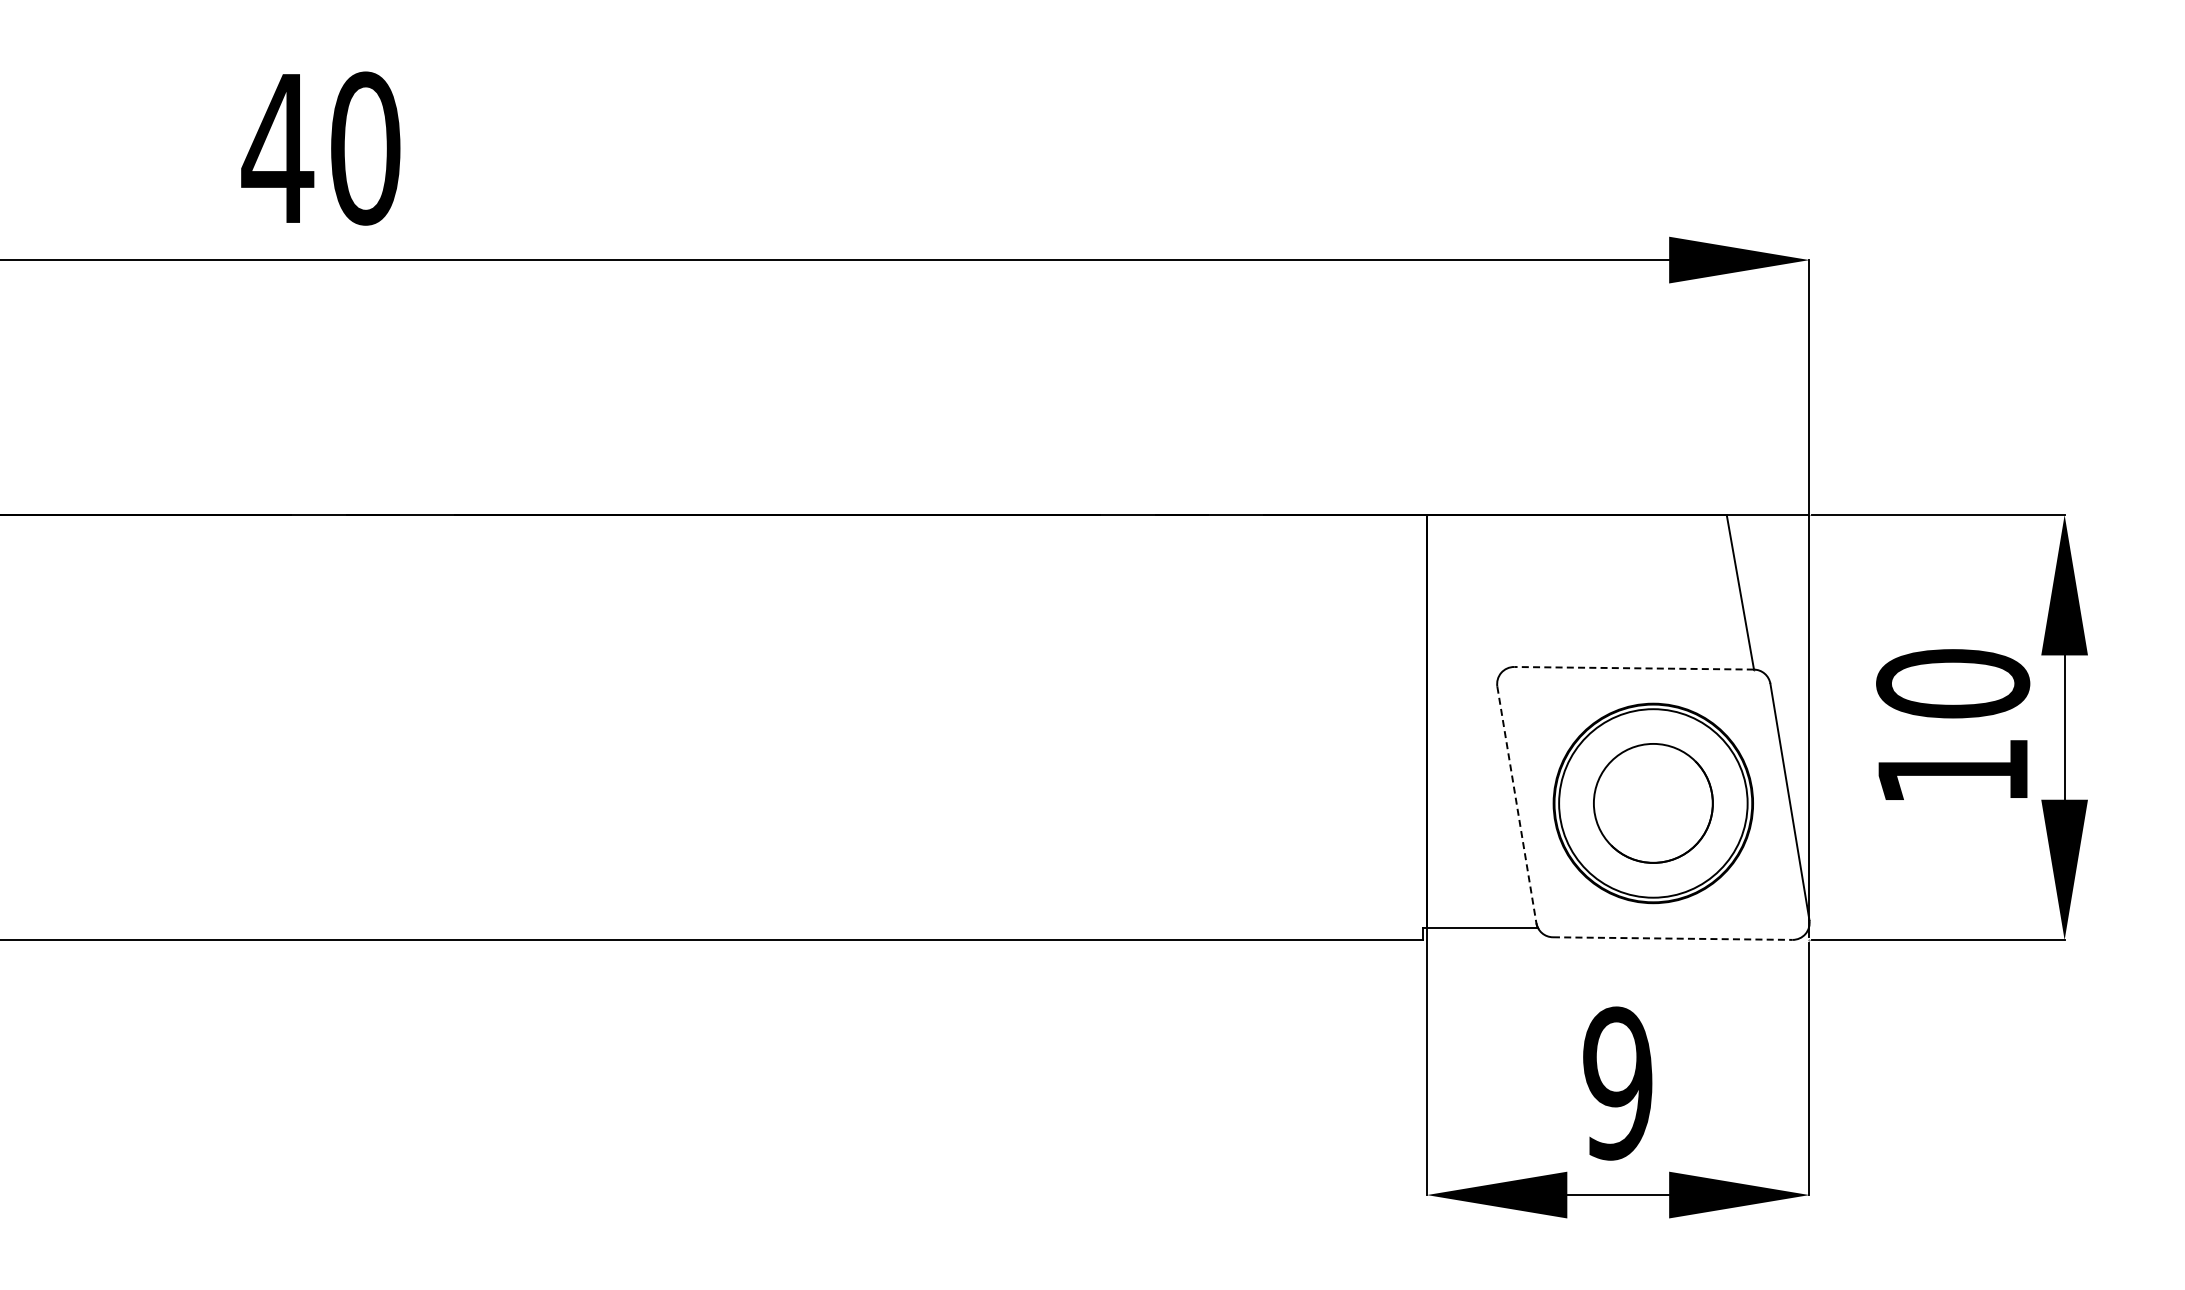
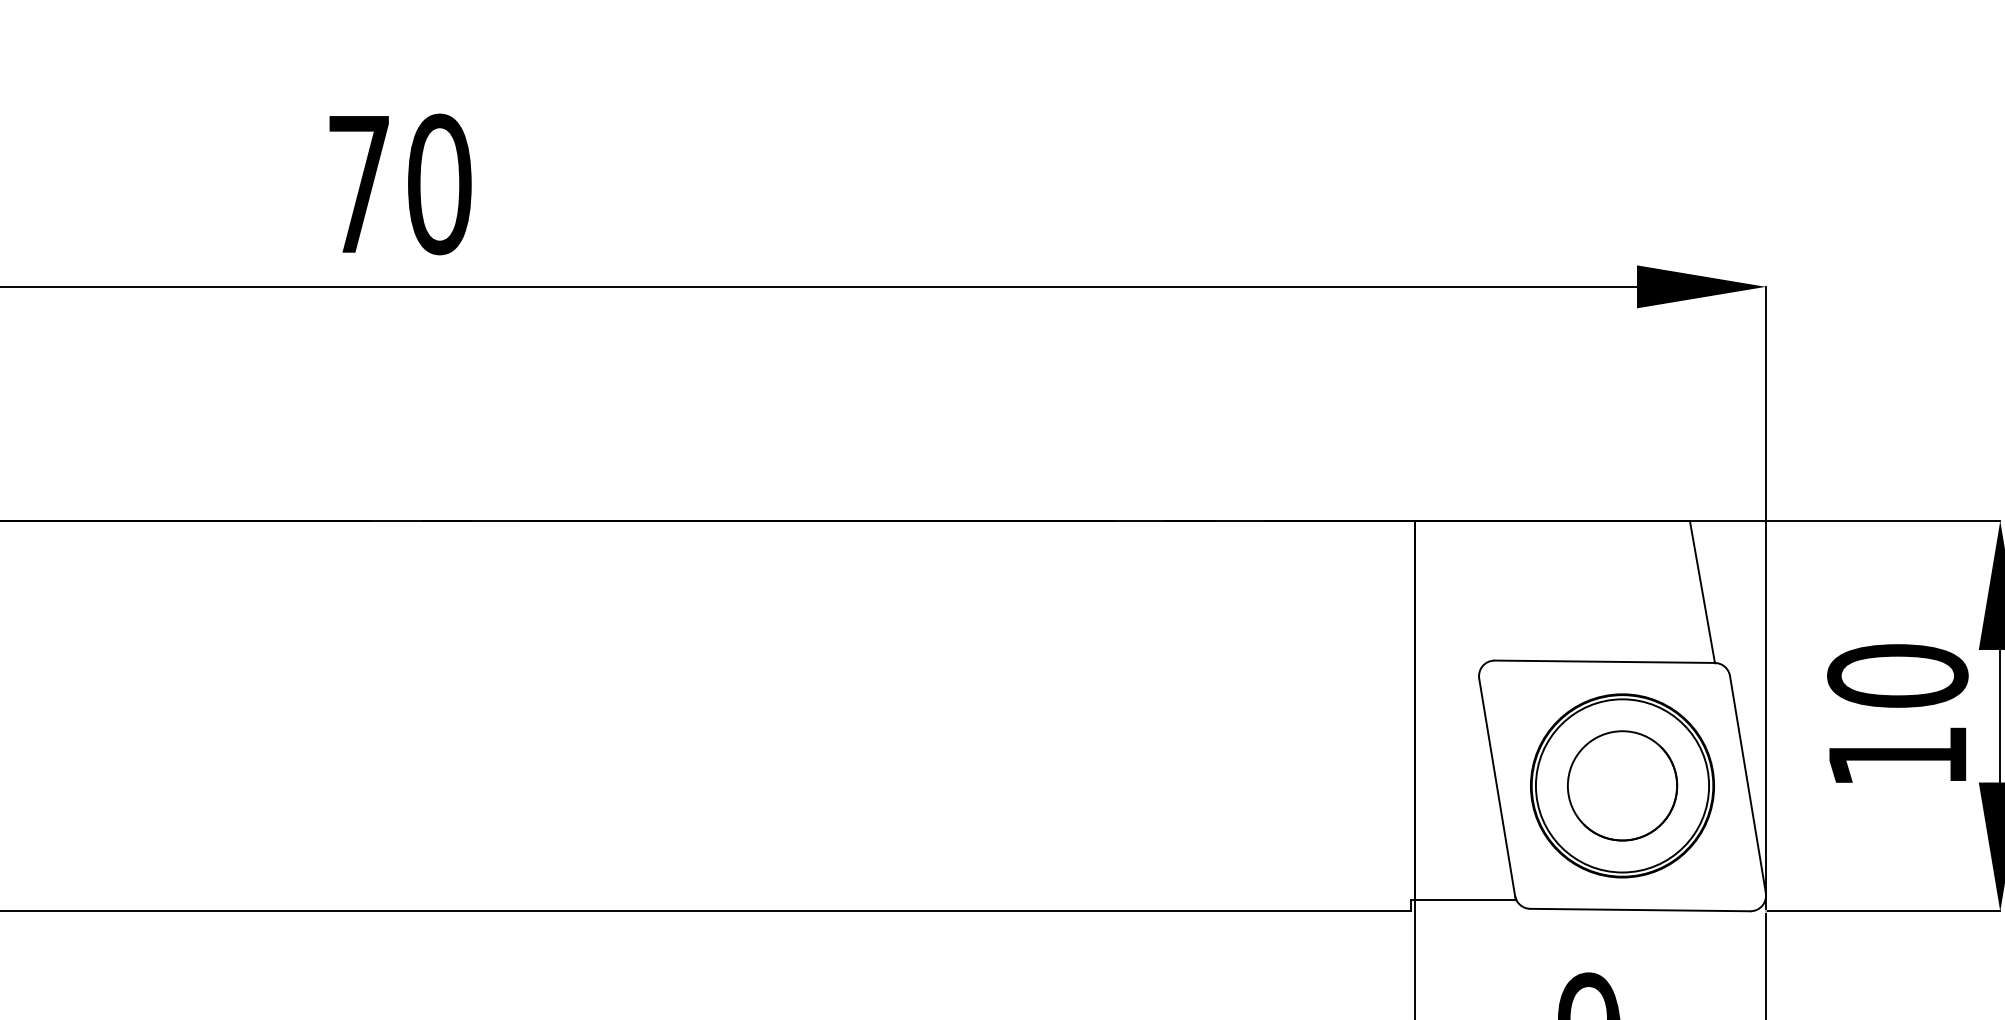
text: (277, 148) -> (358, 184), 40 -> 70
line: (1634, 668) -> (1605, 661), dashed -> solid
line: (1516, 804) -> (1496, 786), dashed -> solid
line: (1672, 938) -> (1640, 909), dashed -> solid

